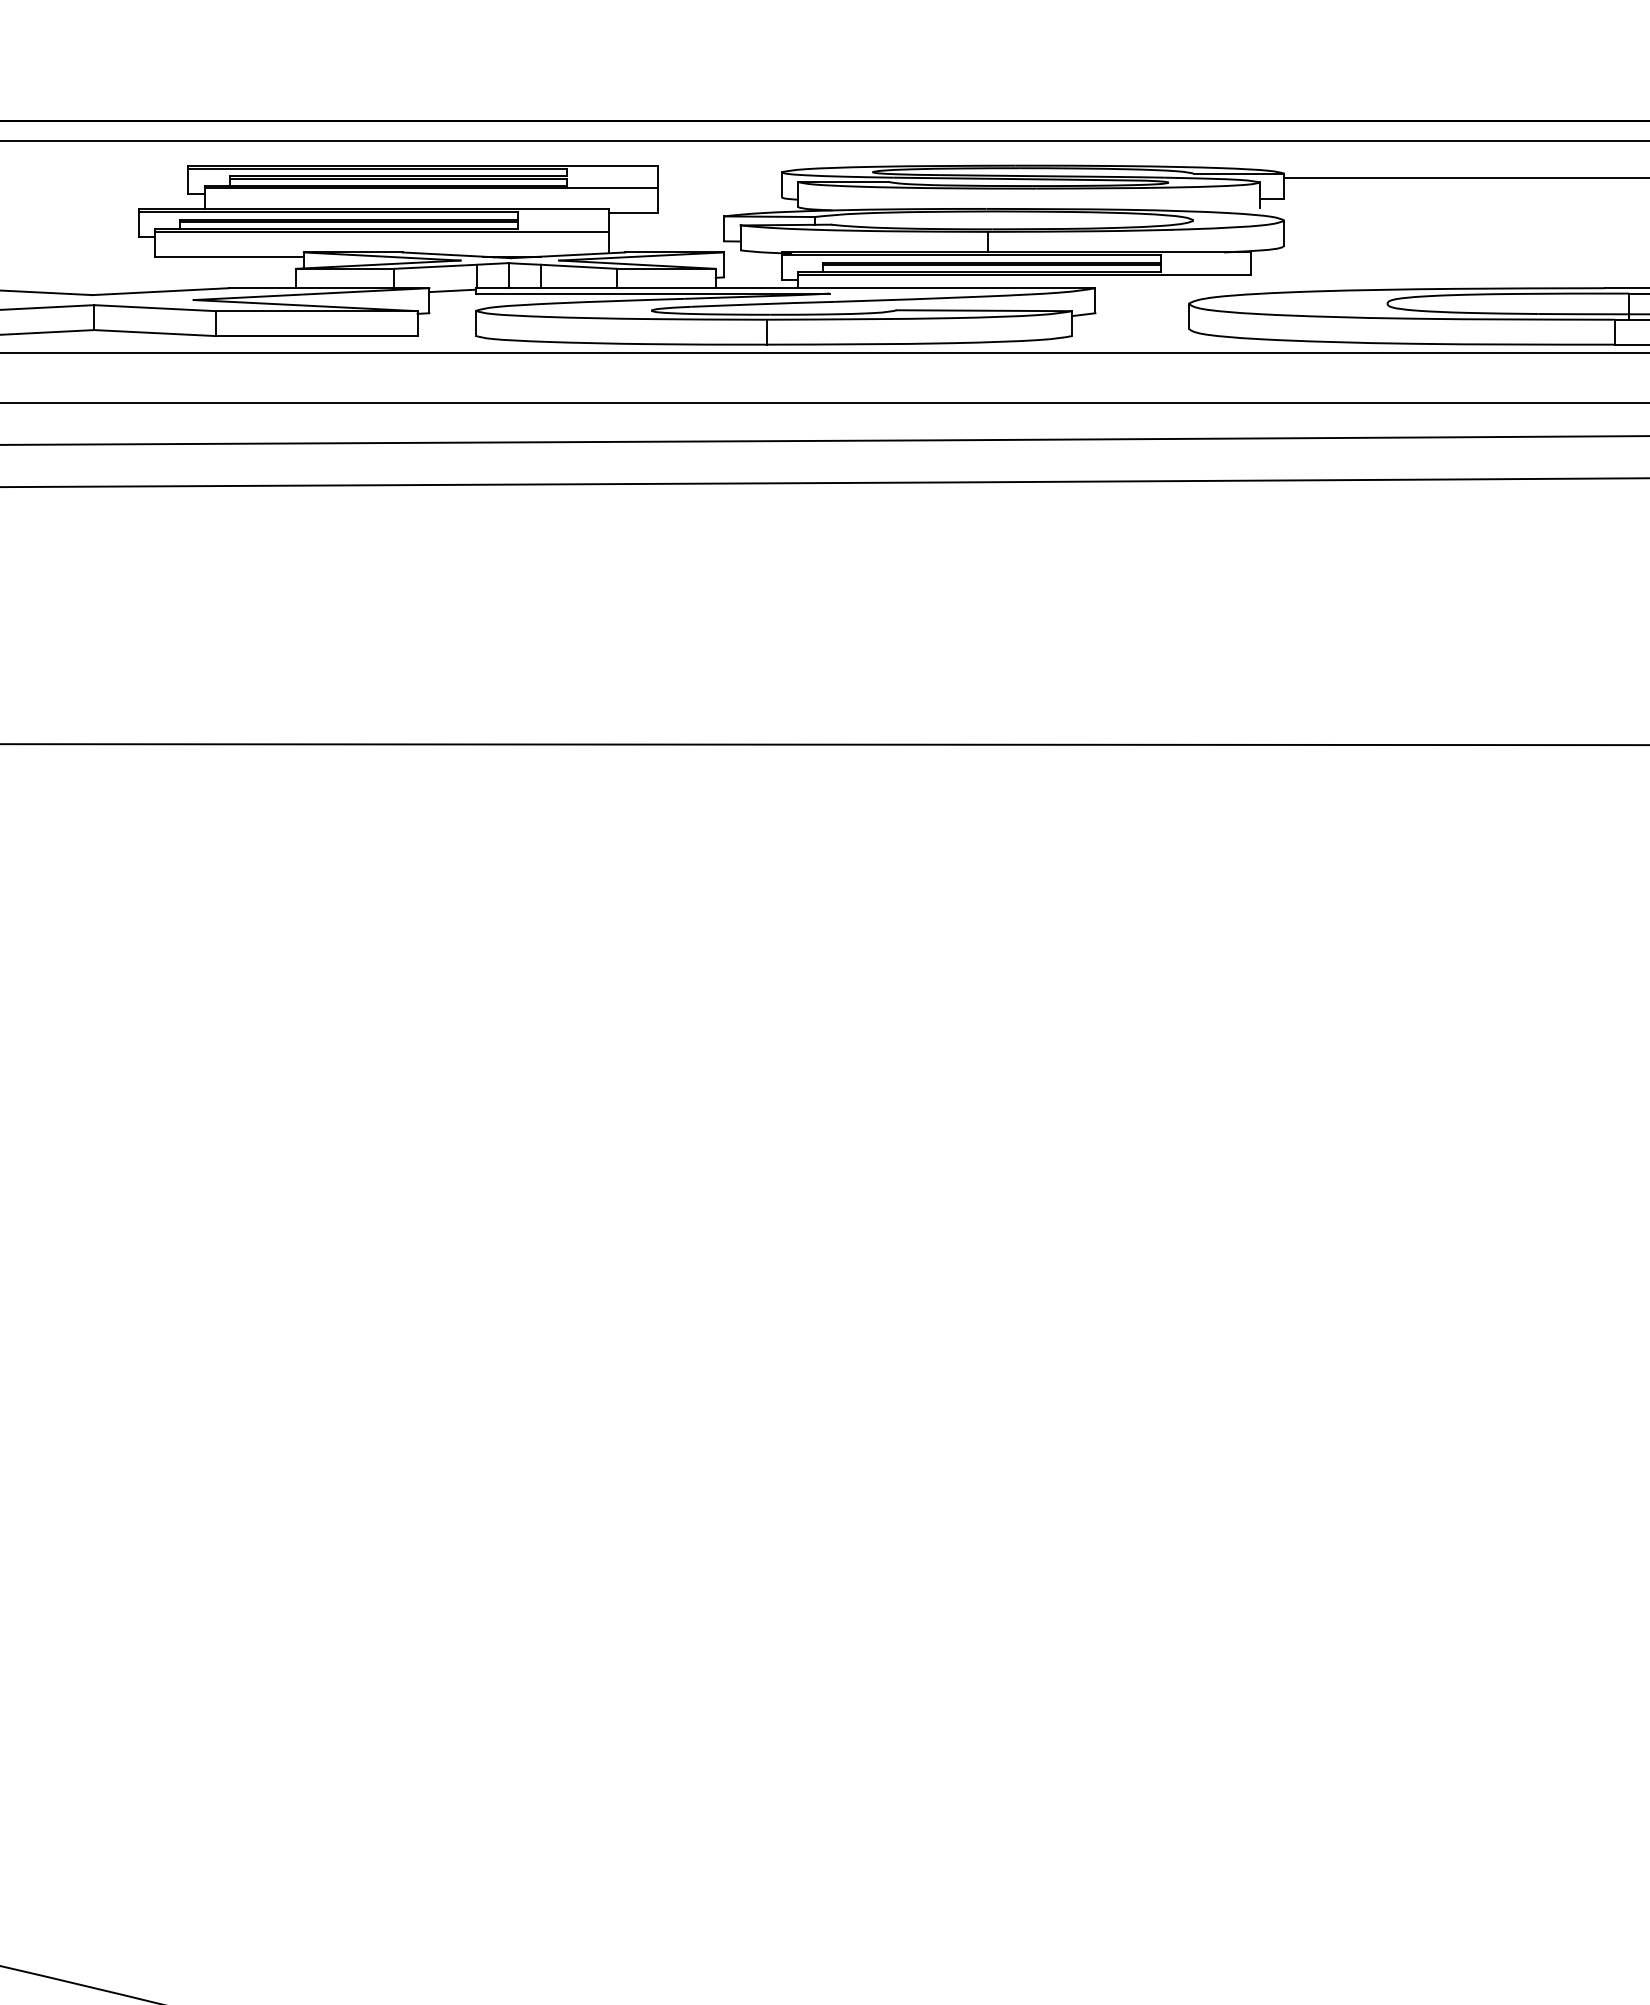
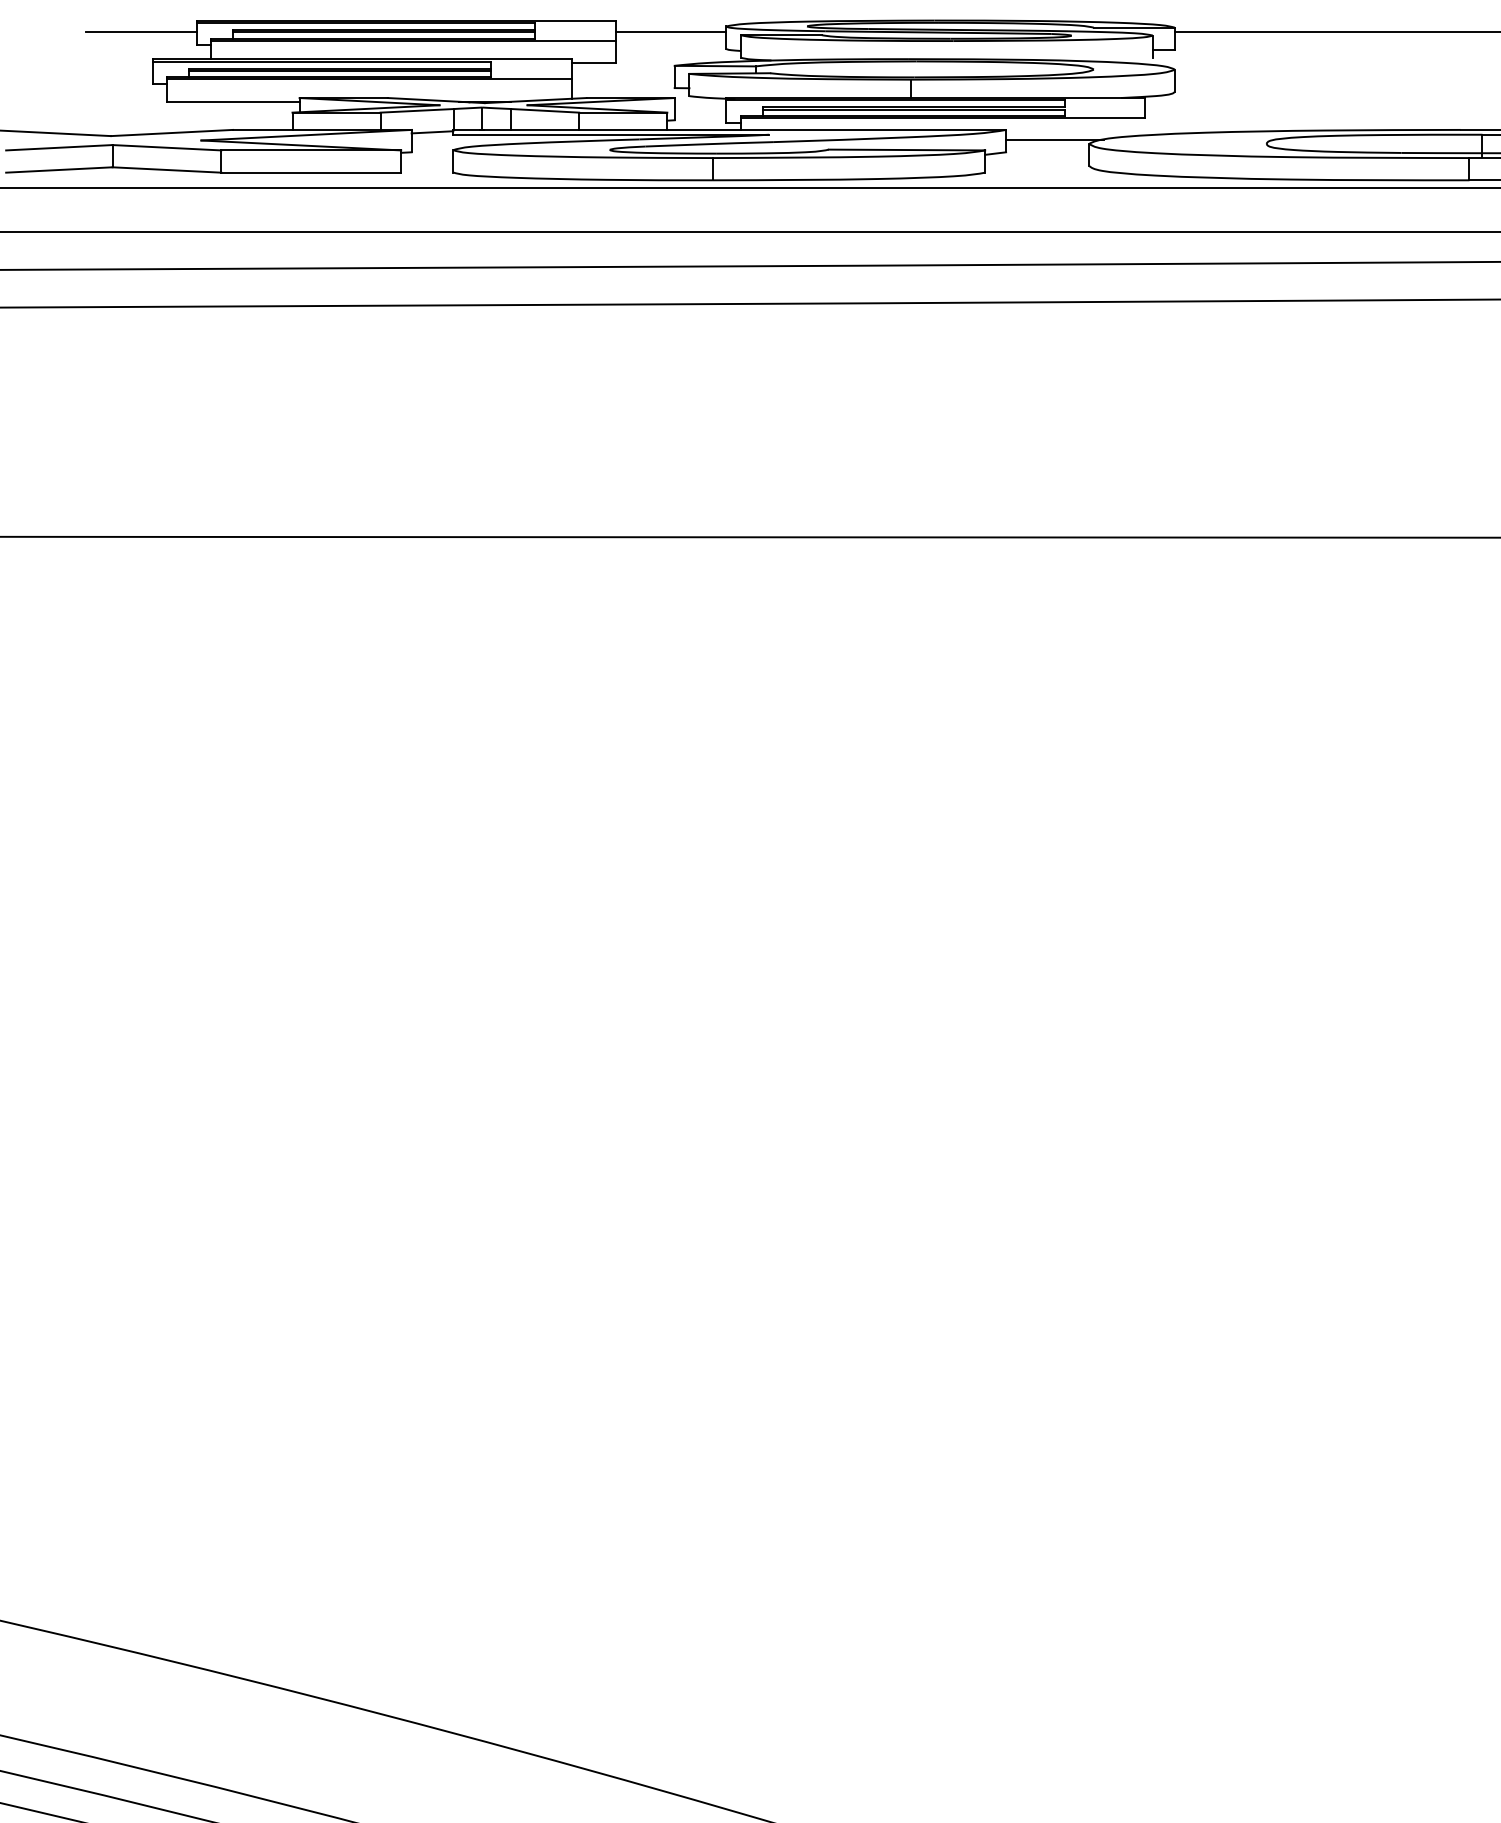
line: (126, 177) -> (141, 31), added
line: (719, 177) -> (670, 31), added
line: (1149, 300) -> (1054, 140), added

